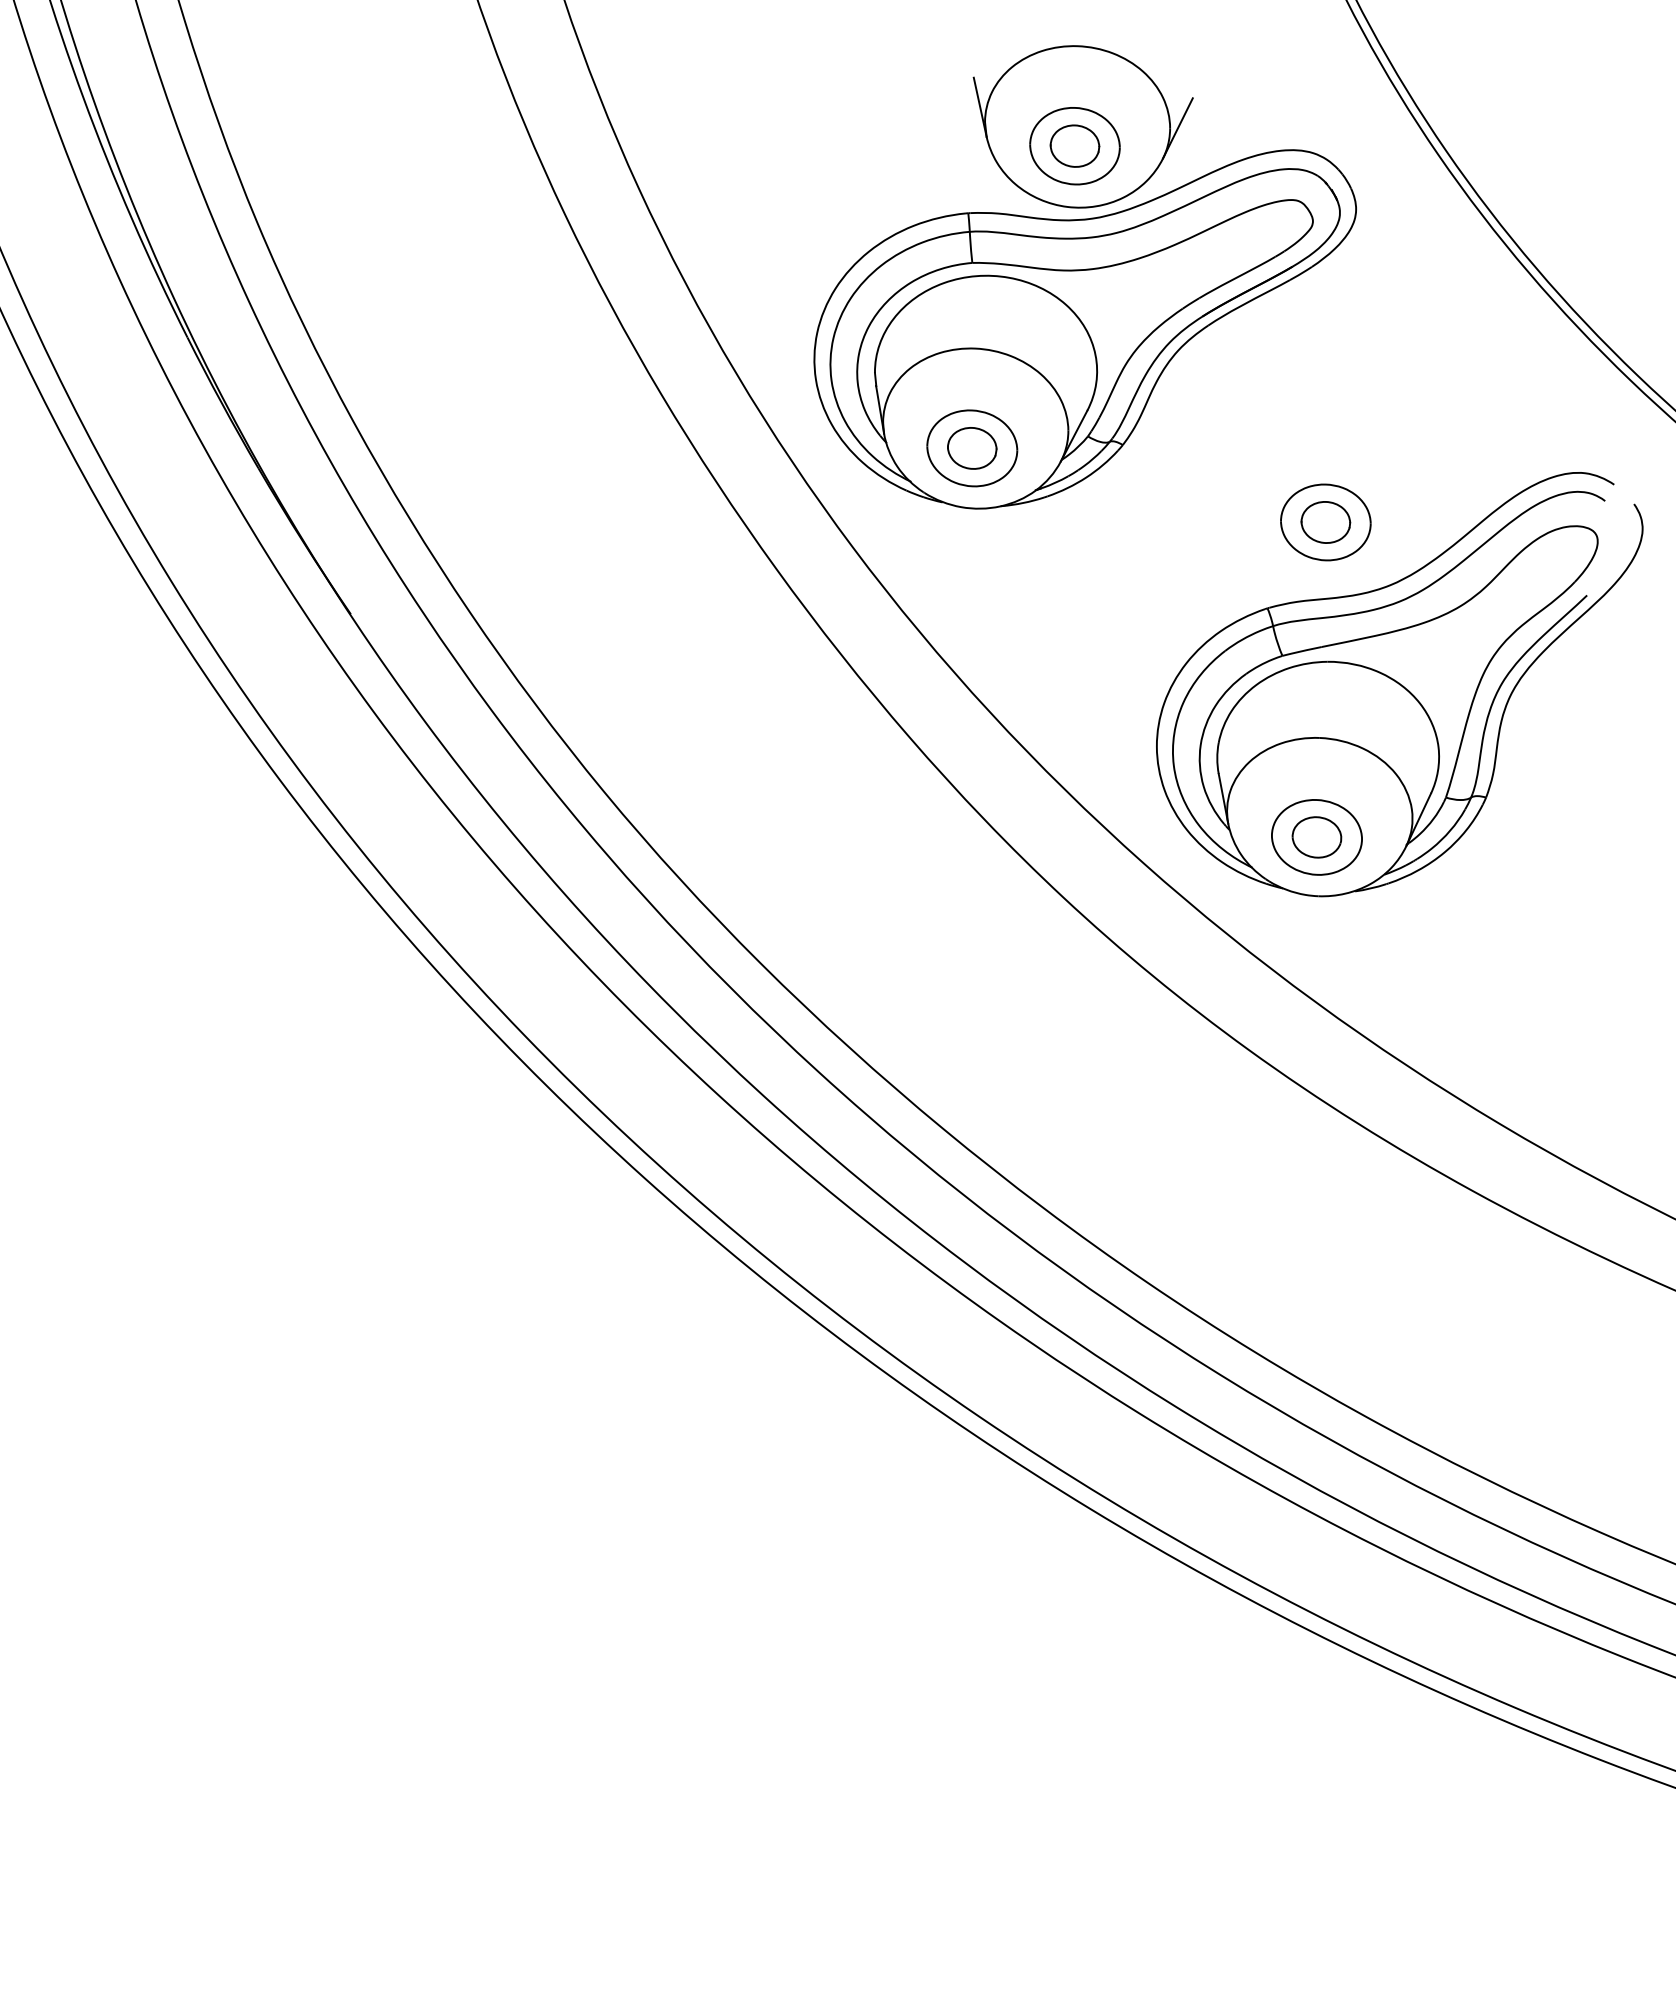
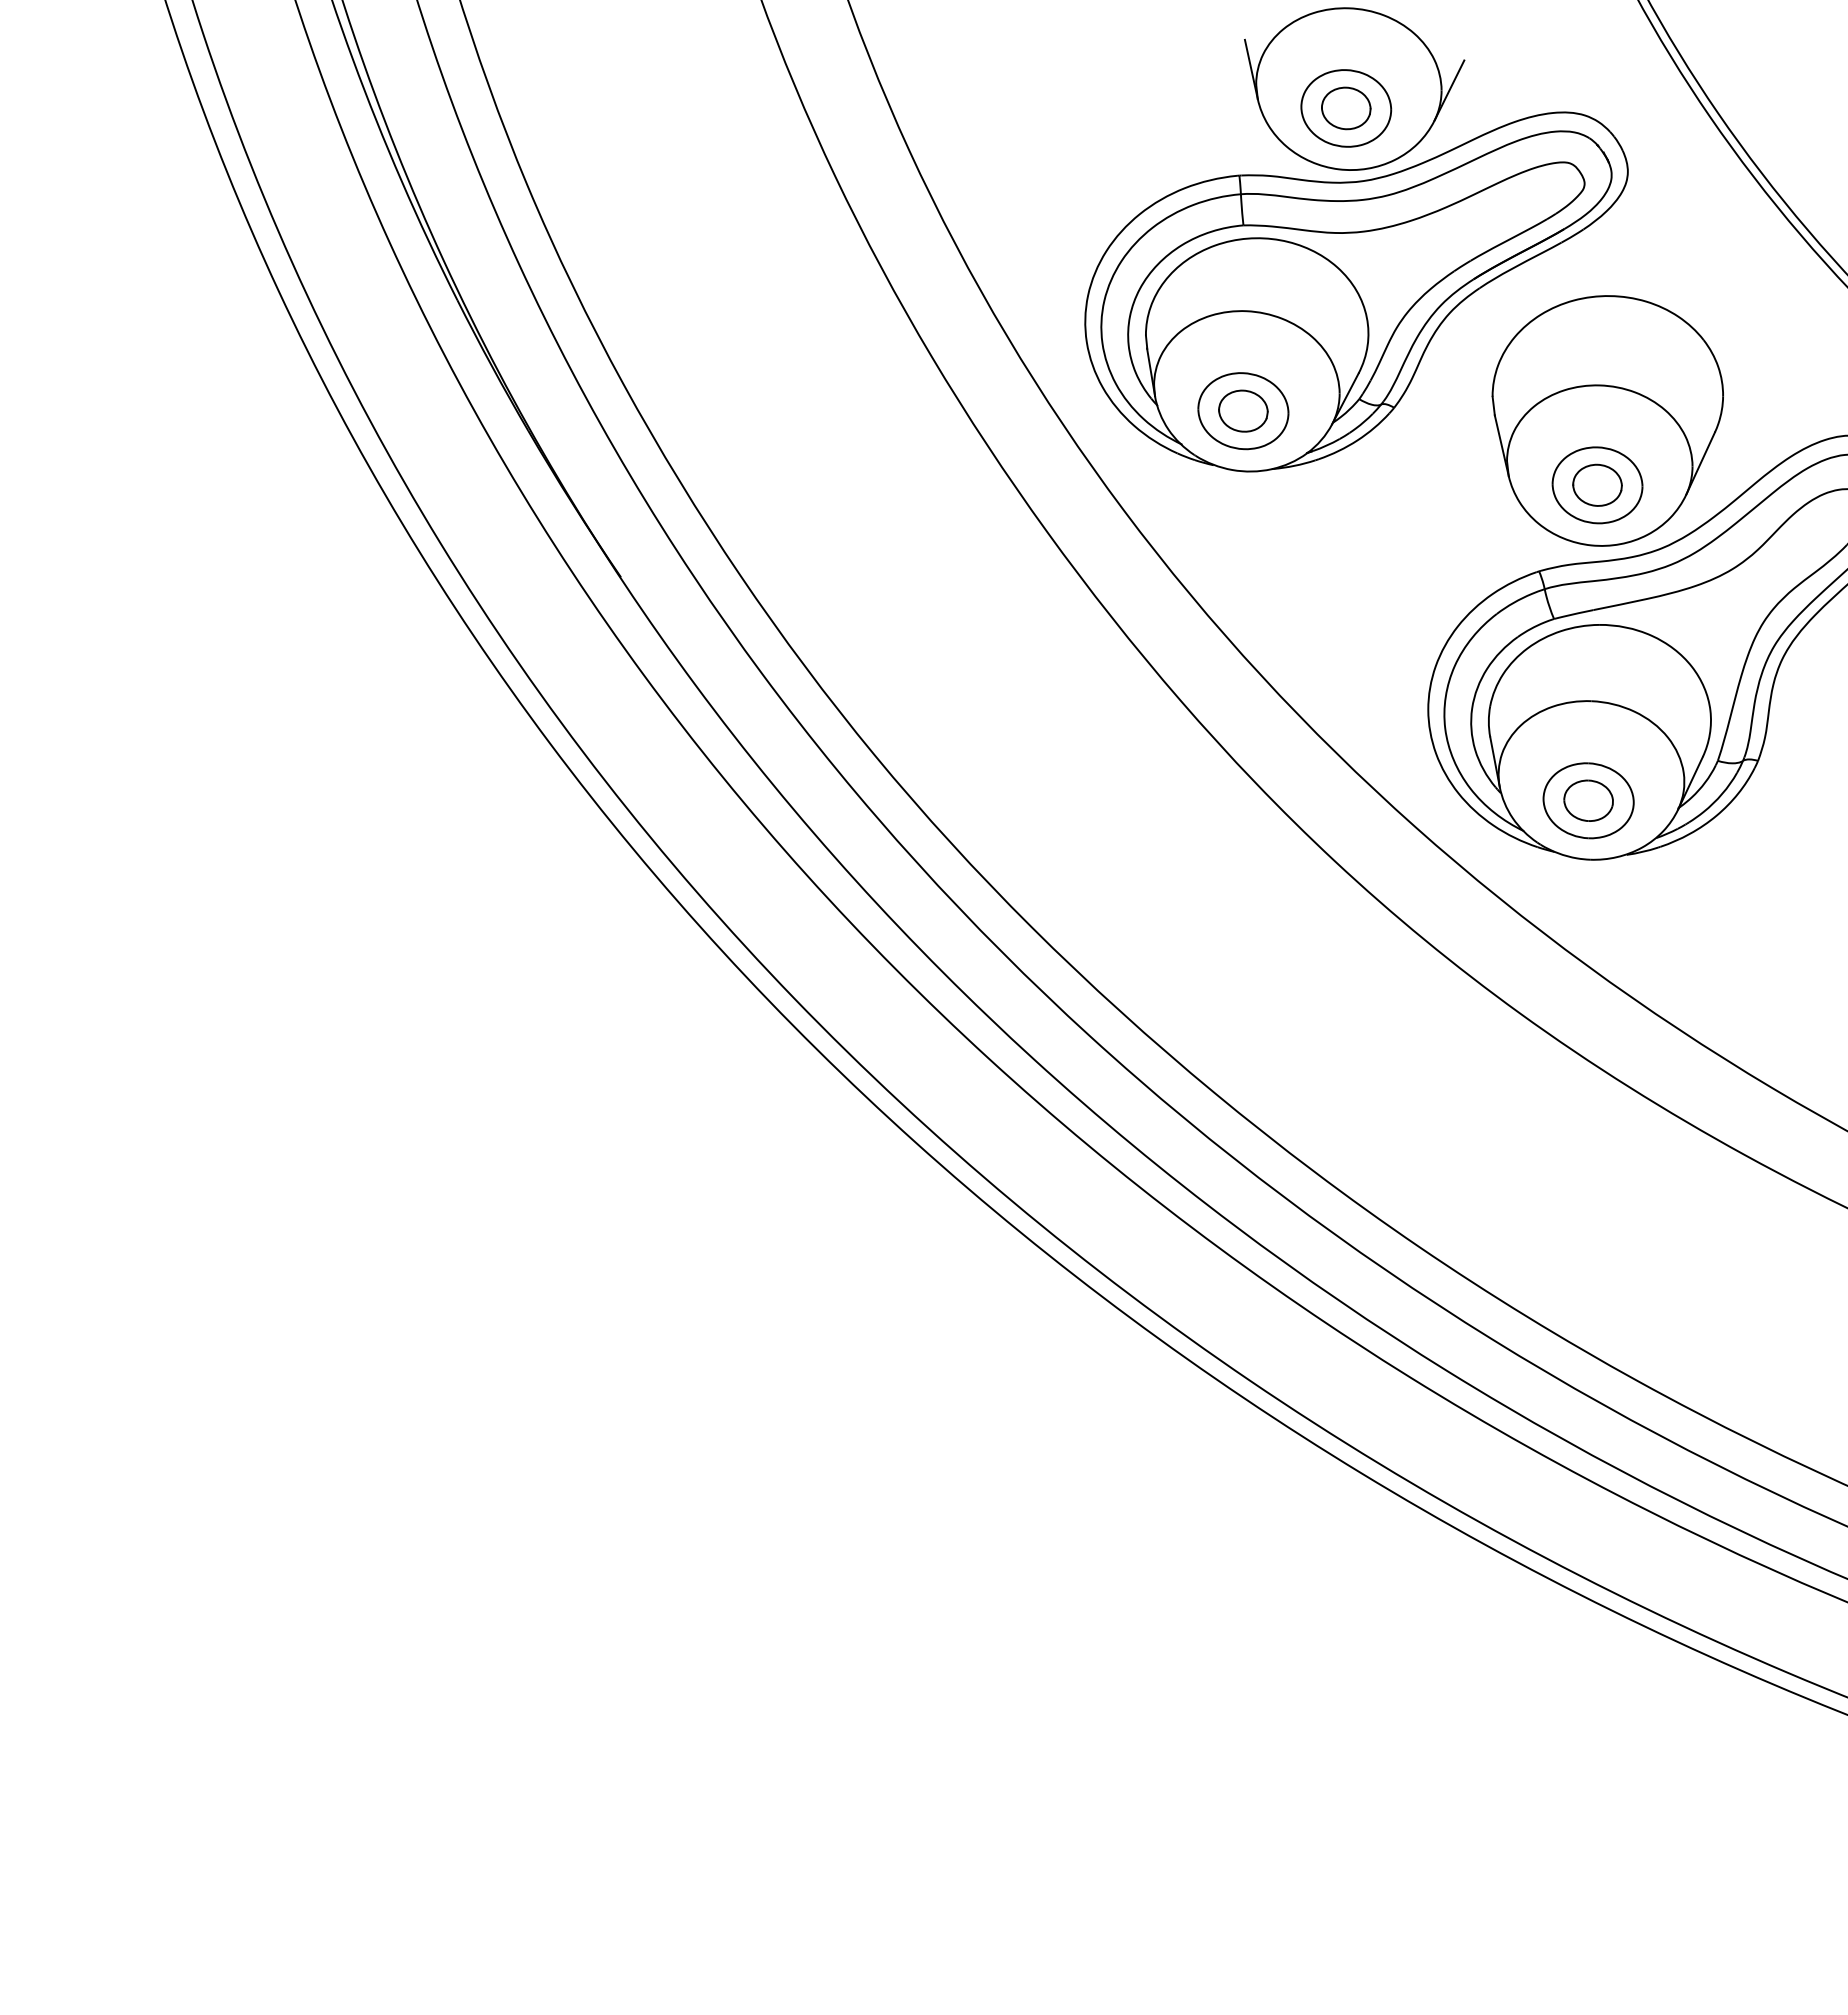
part: (1335, 457) -> (1607, 420), added

